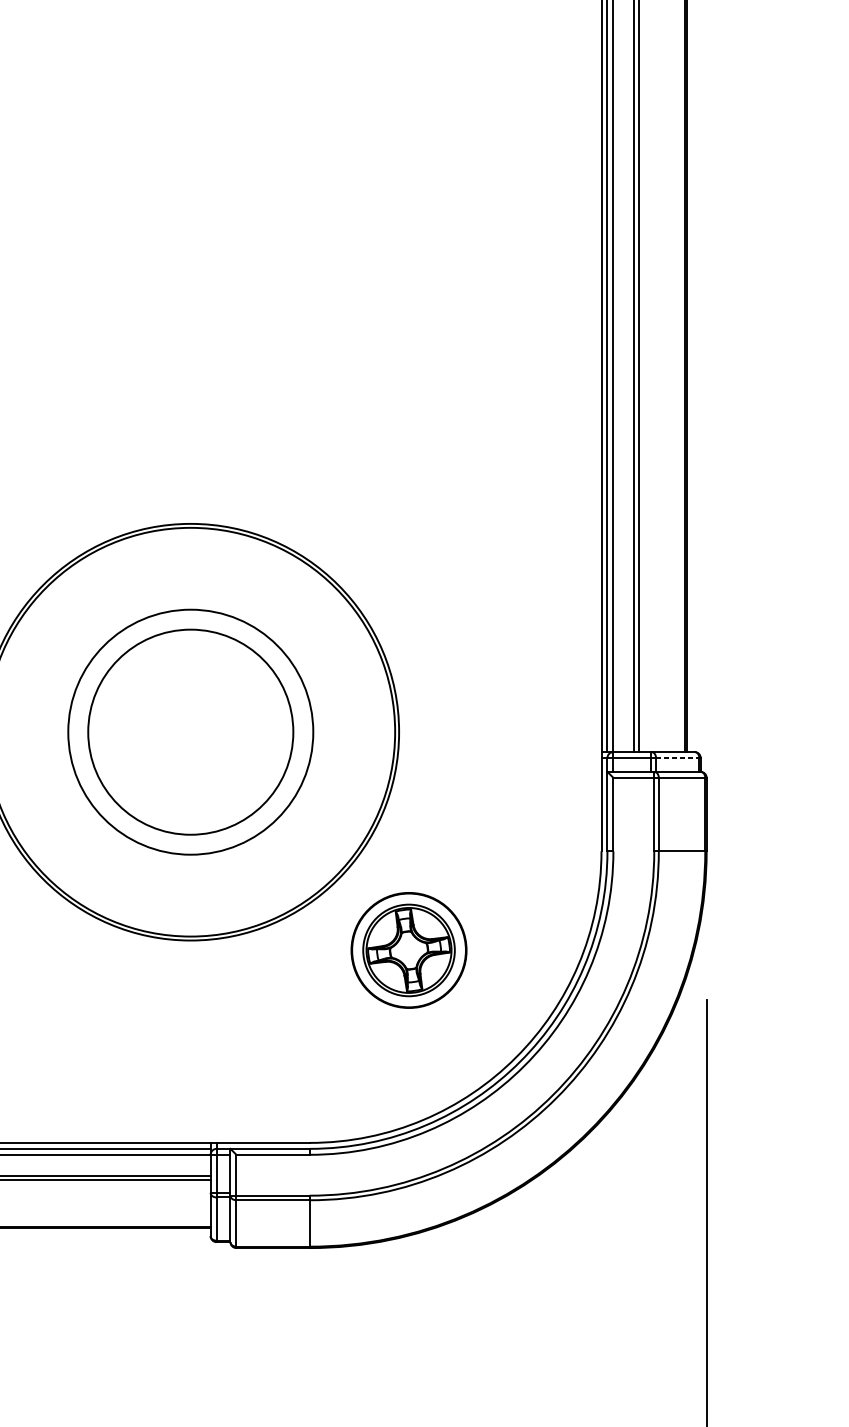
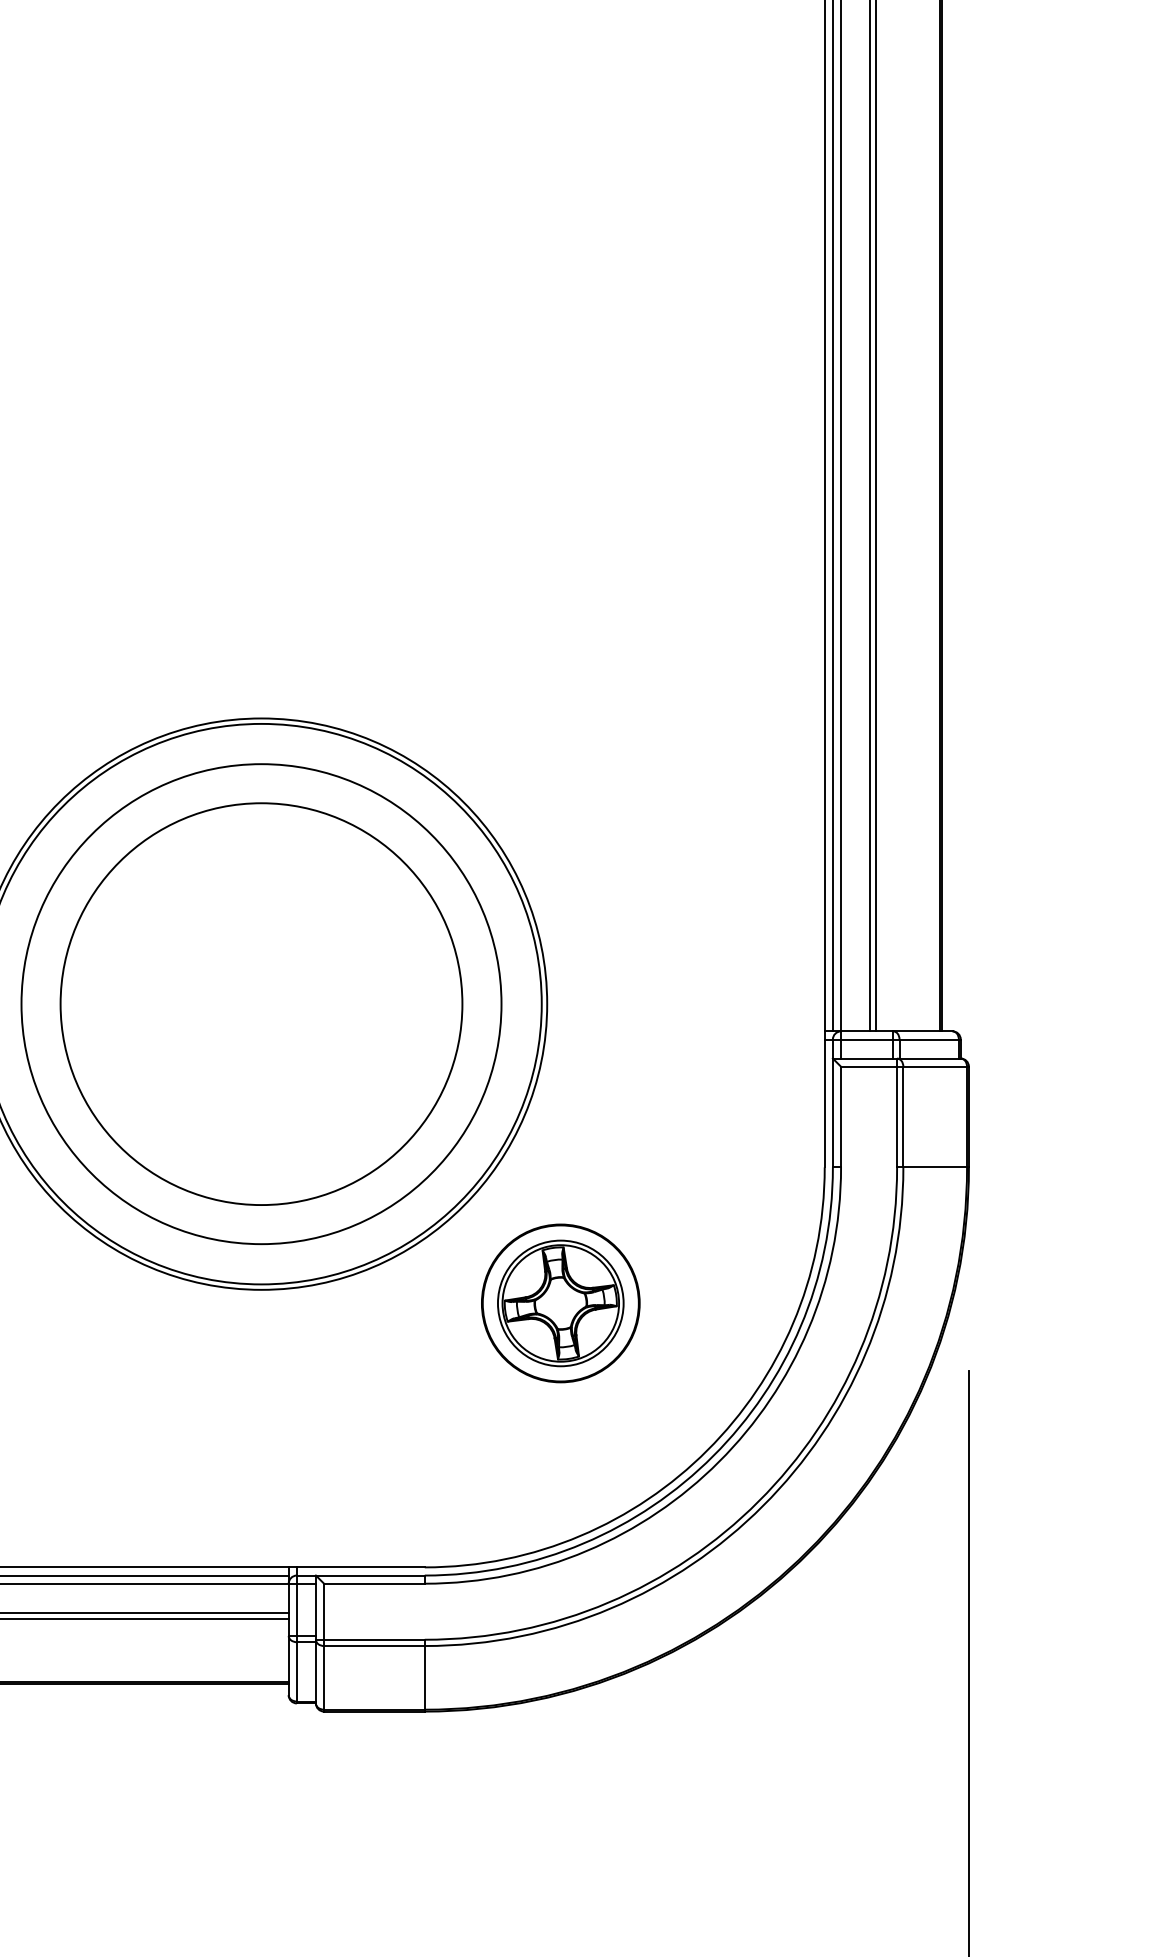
circle: (190, 732) -> (261, 1004), size x1.43
circle: (190, 732) -> (261, 1004), size x1.43
line: (677, 757) -> (929, 1039), dashed -> solid

